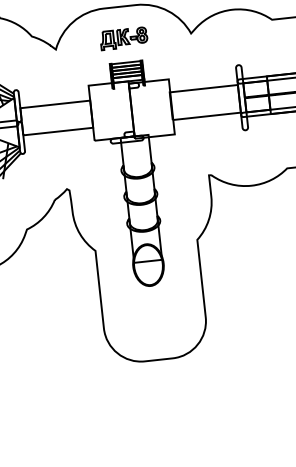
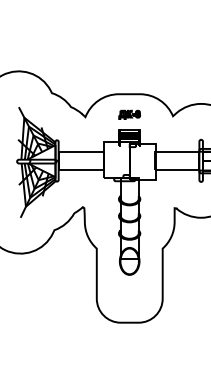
part: (123, 38) -> (129, 114), size x0.7

